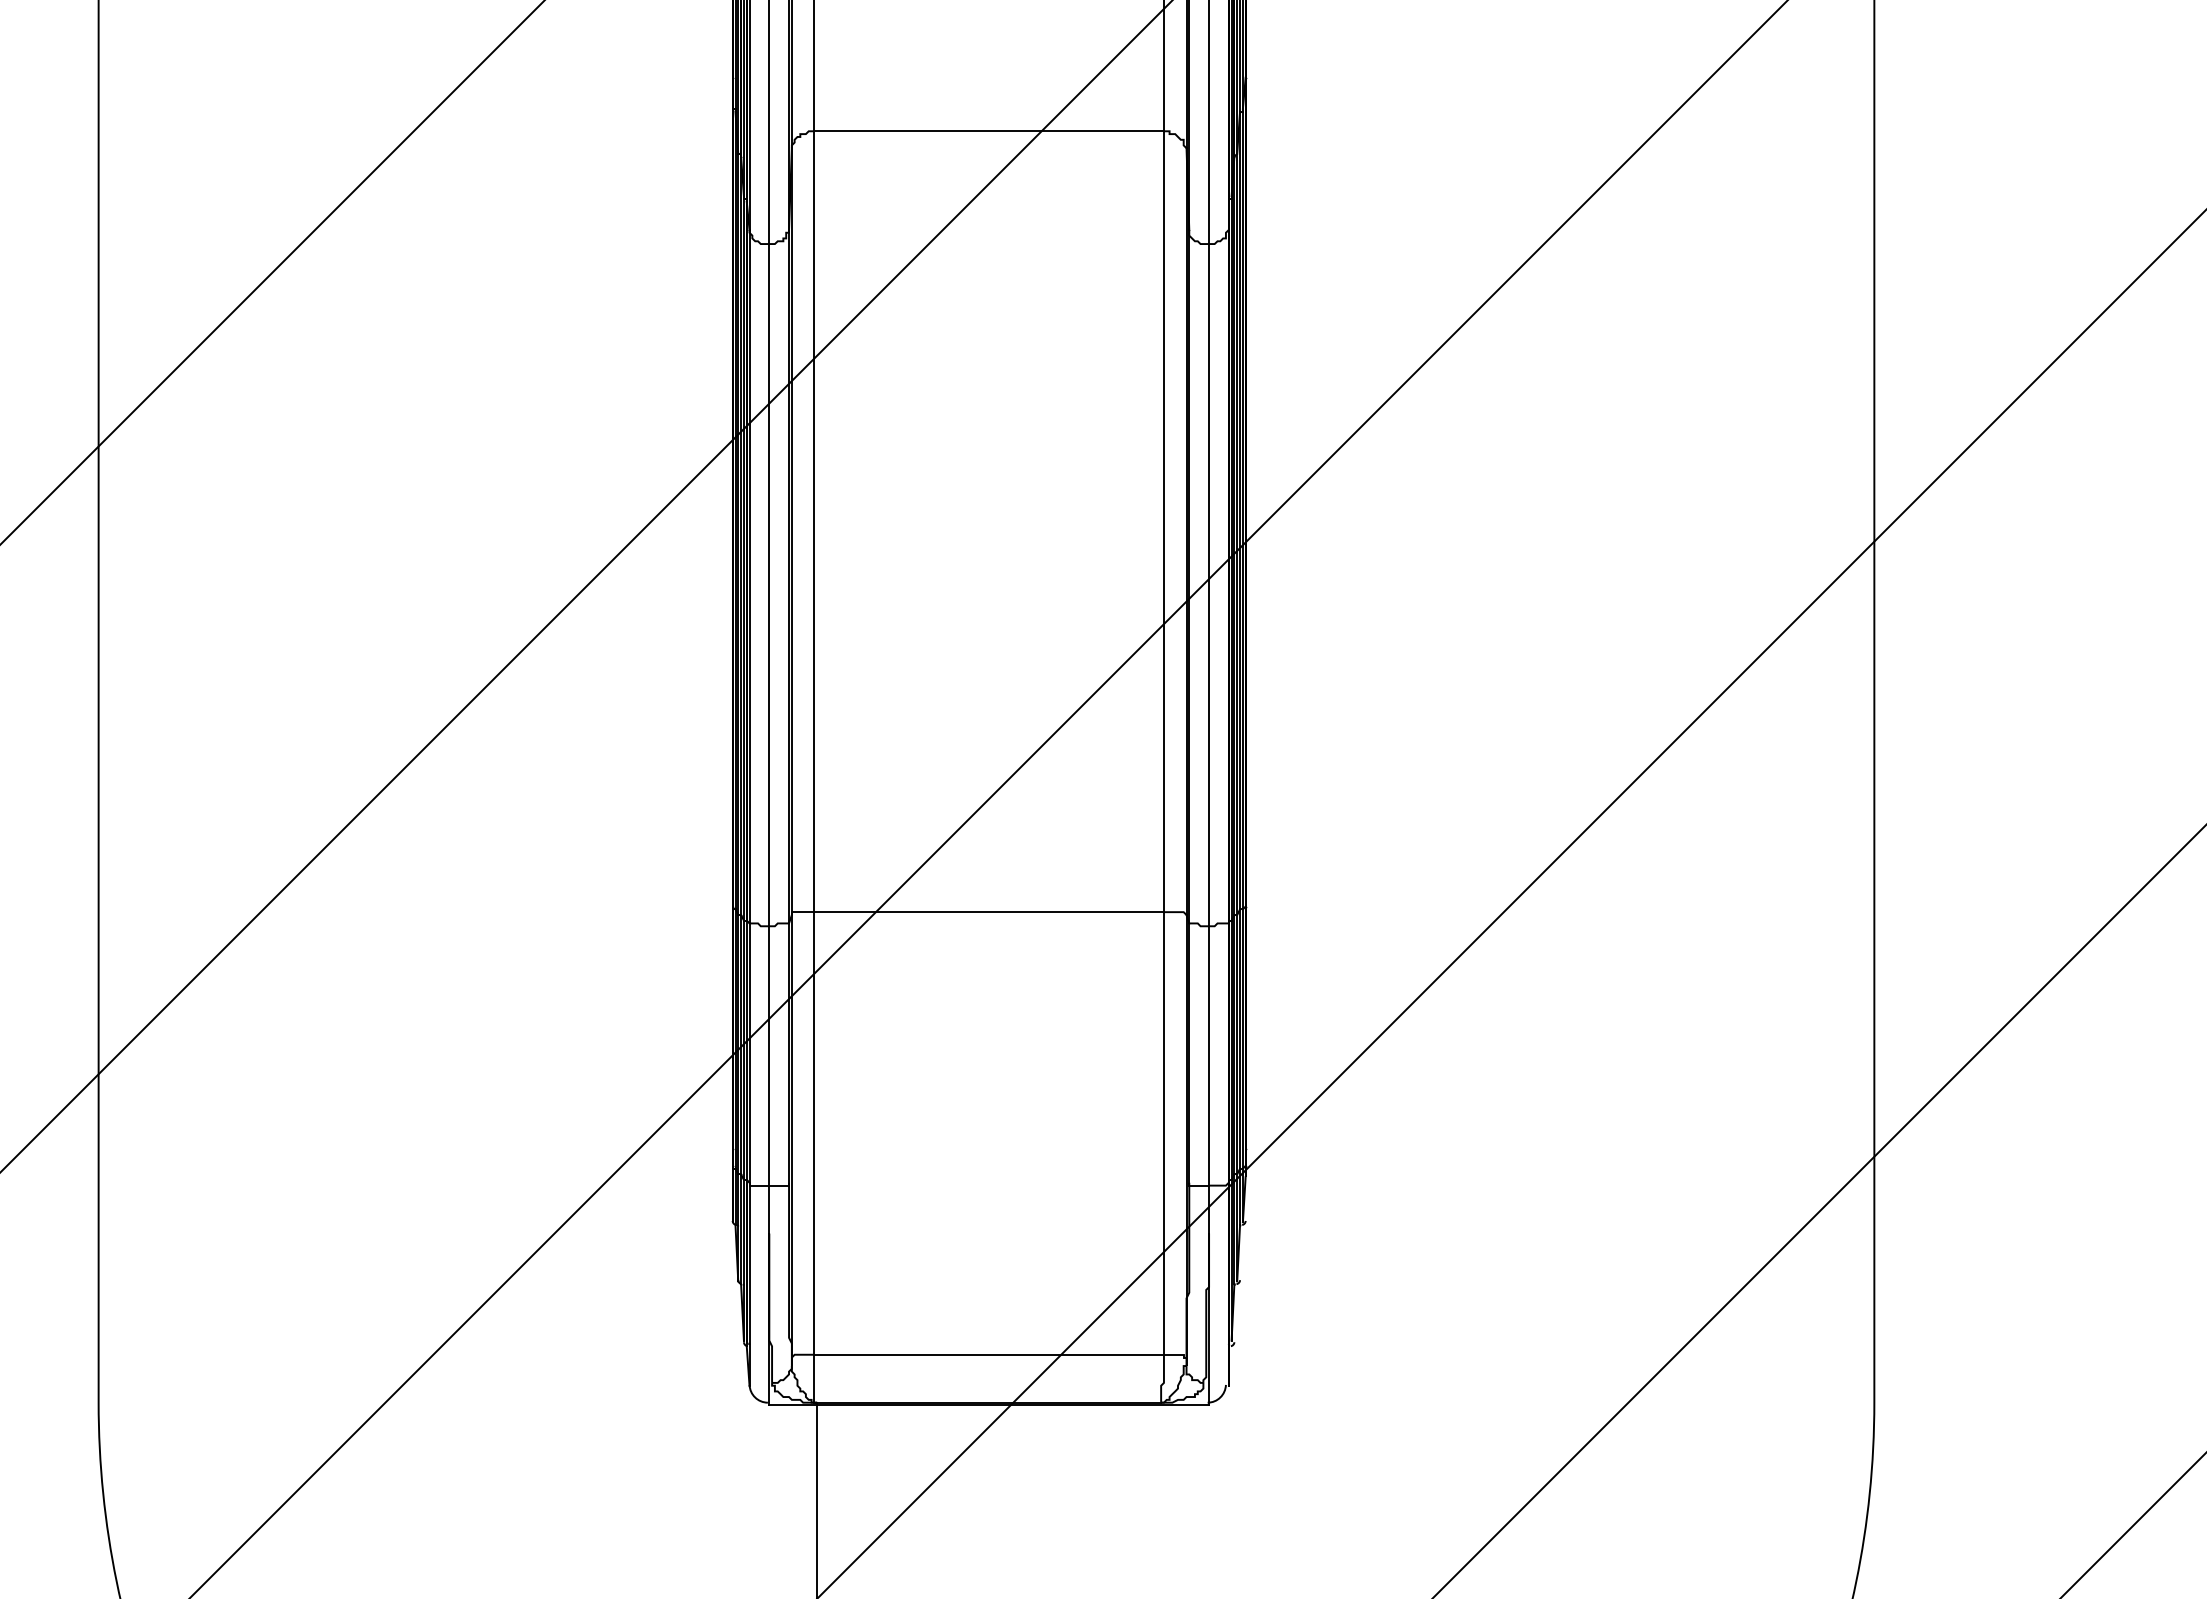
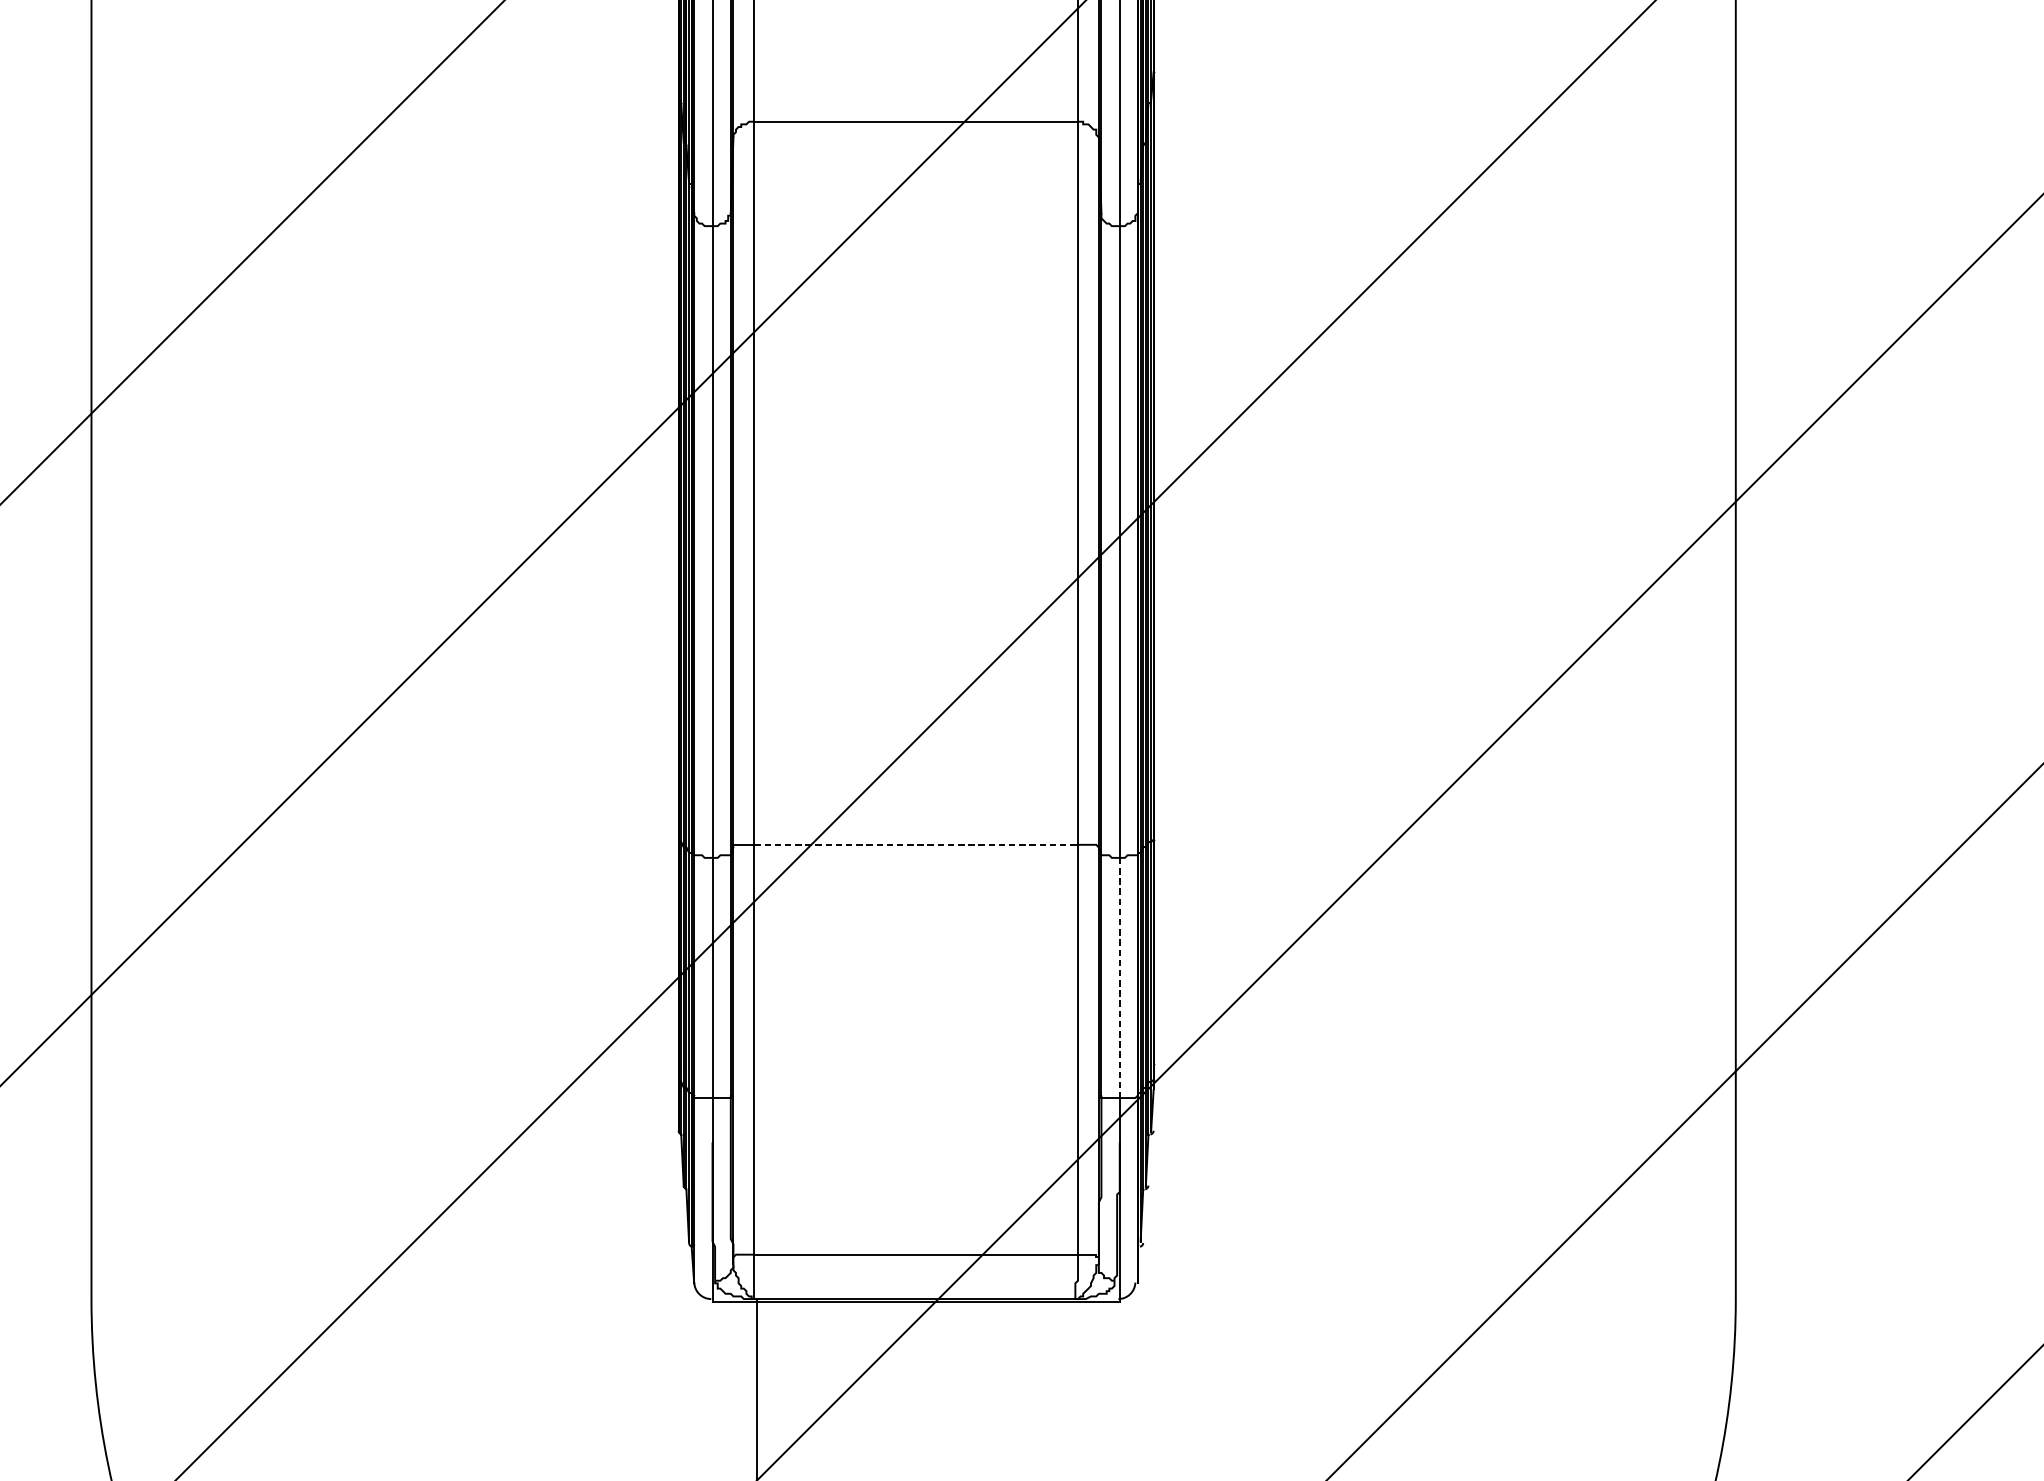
line: (989, 912) -> (916, 845), solid -> dashed
line: (1209, 1055) -> (1120, 977), solid -> dashed

